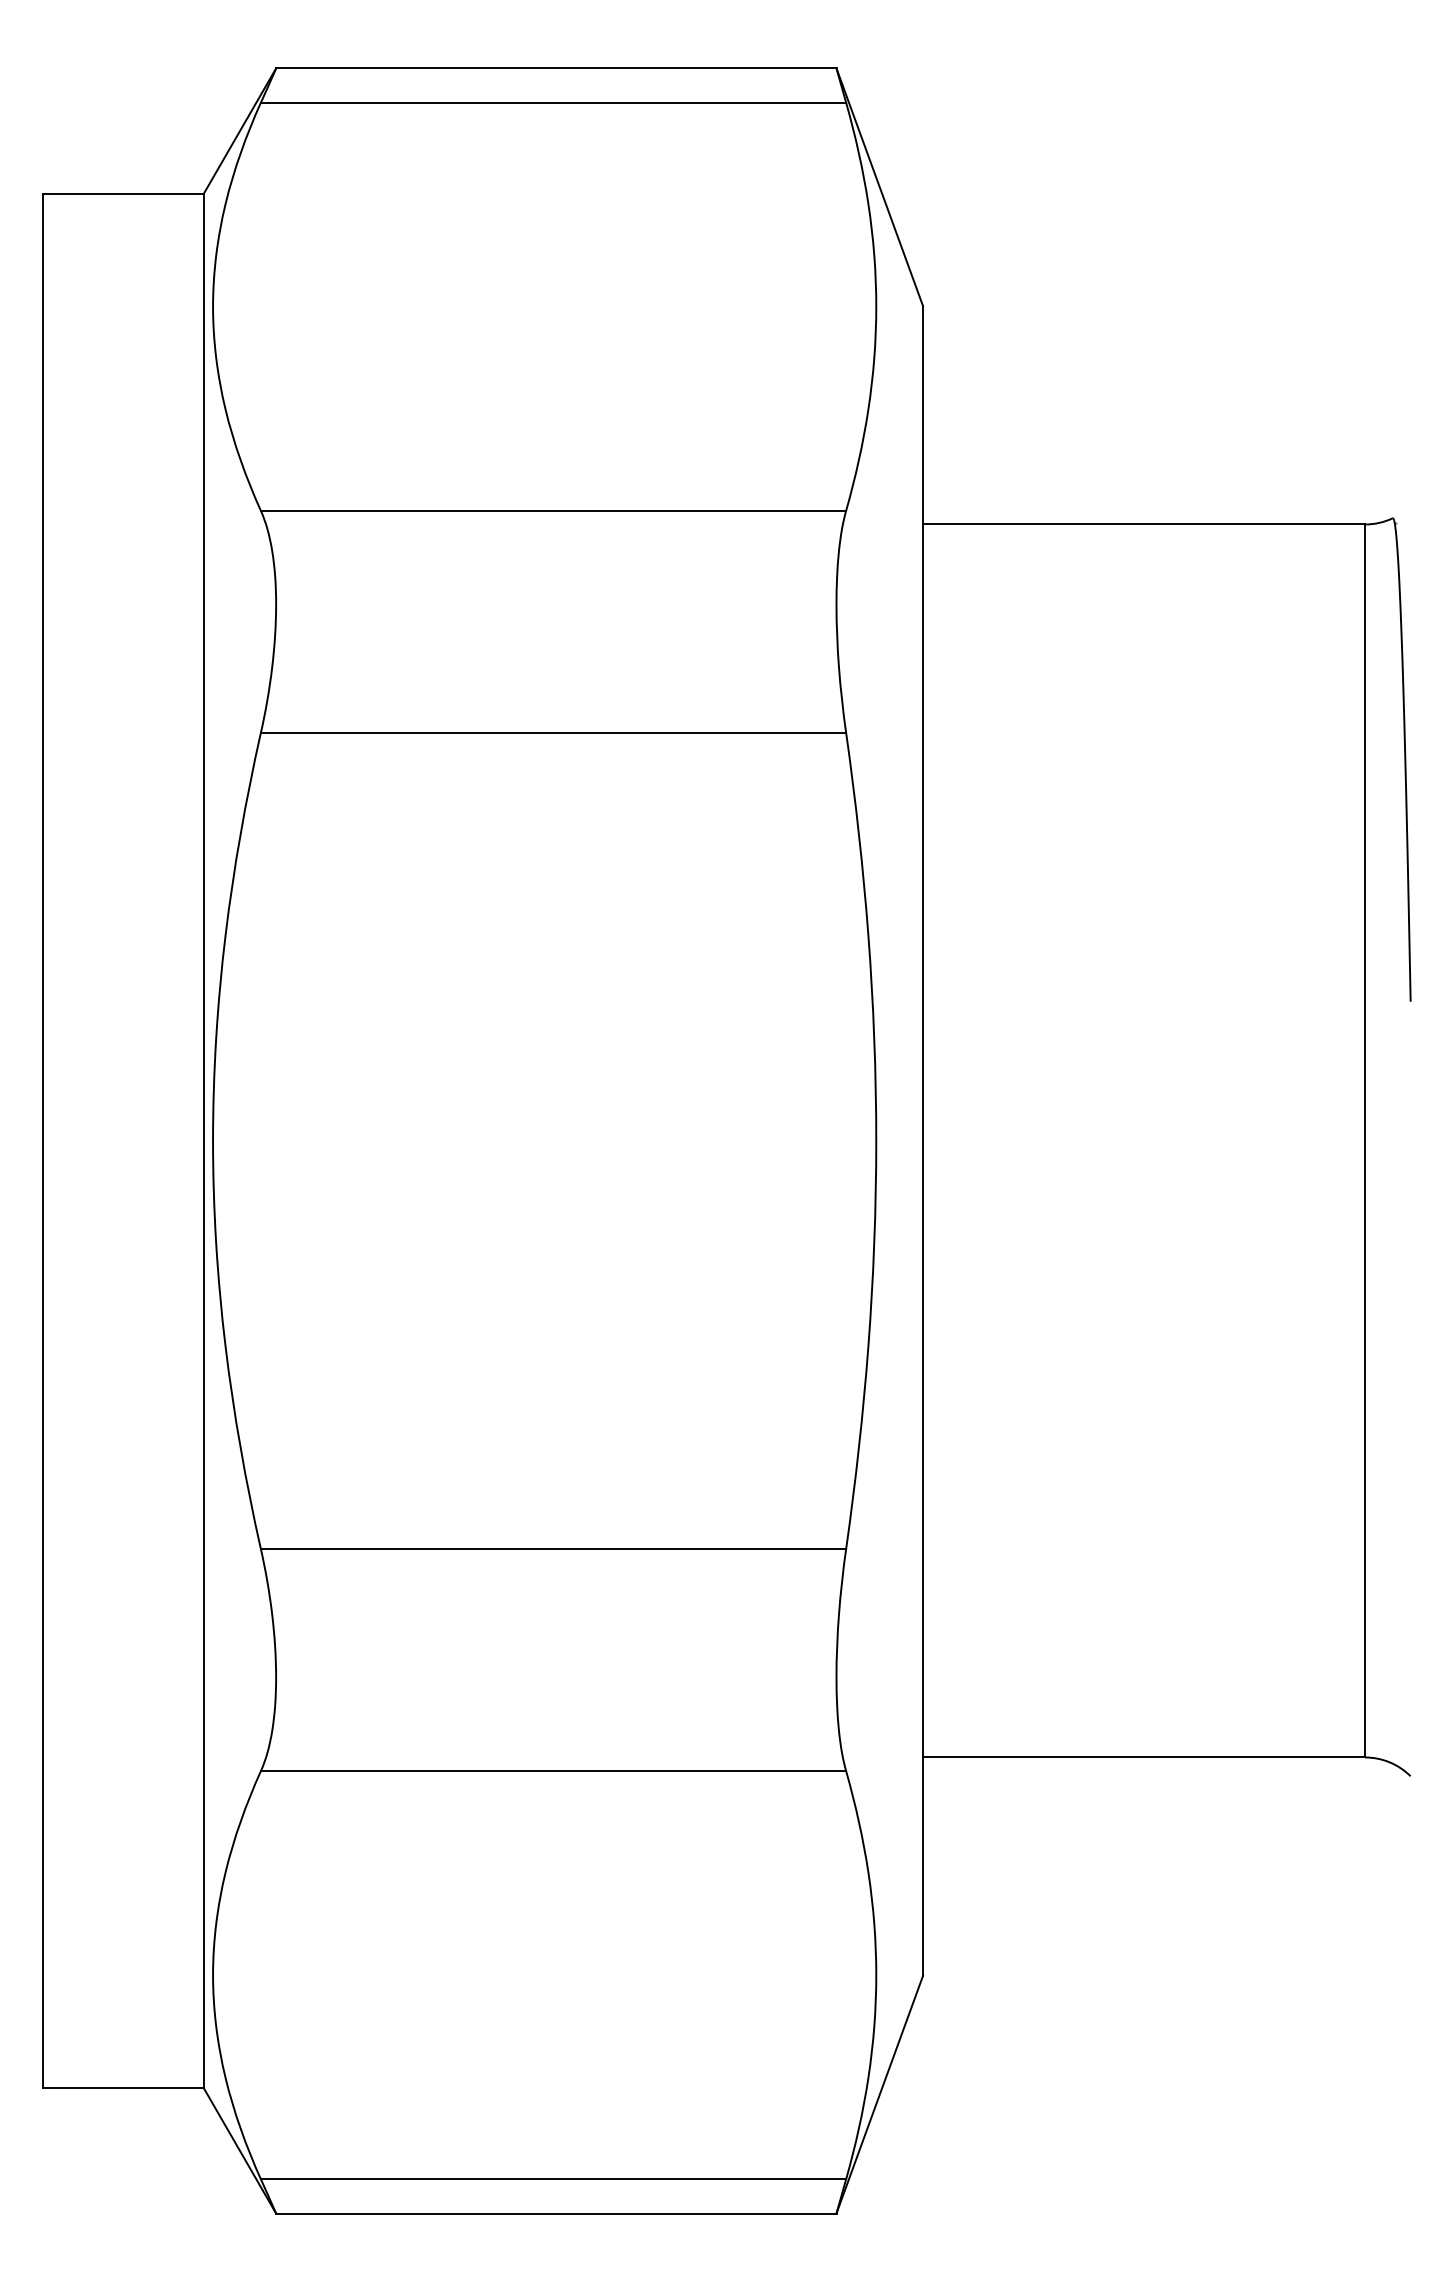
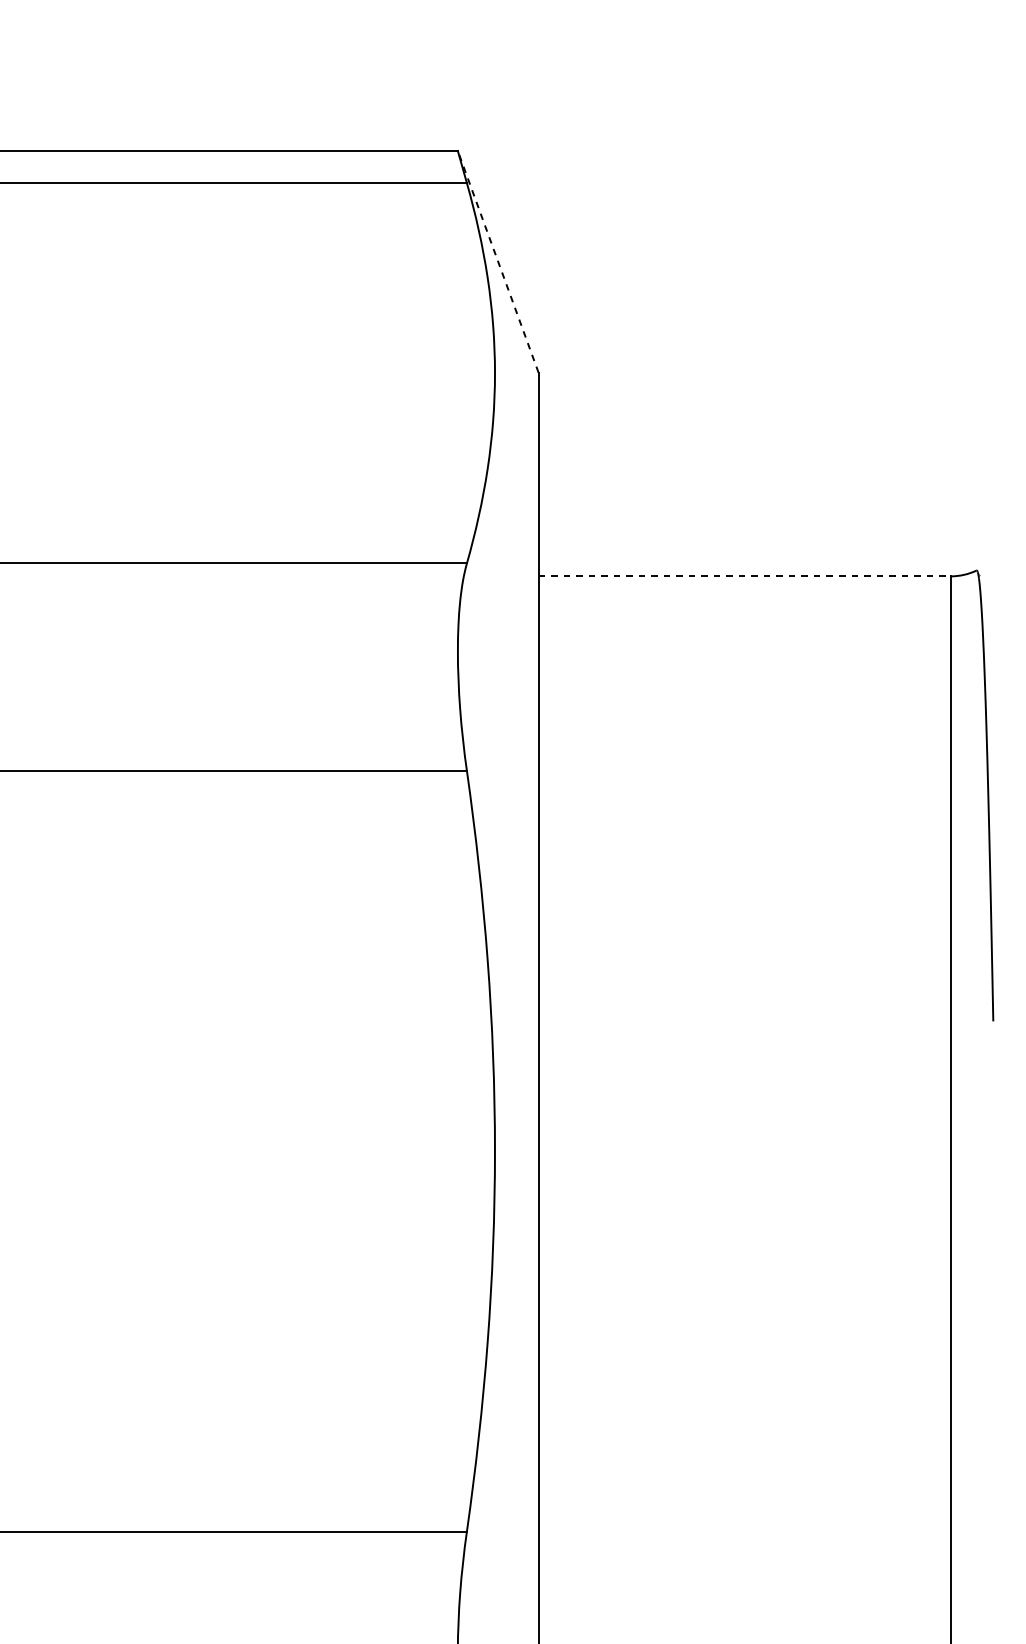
line: (879, 187) -> (497, 262), solid -> dashed
line: (1144, 524) -> (745, 576), solid -> dashed

